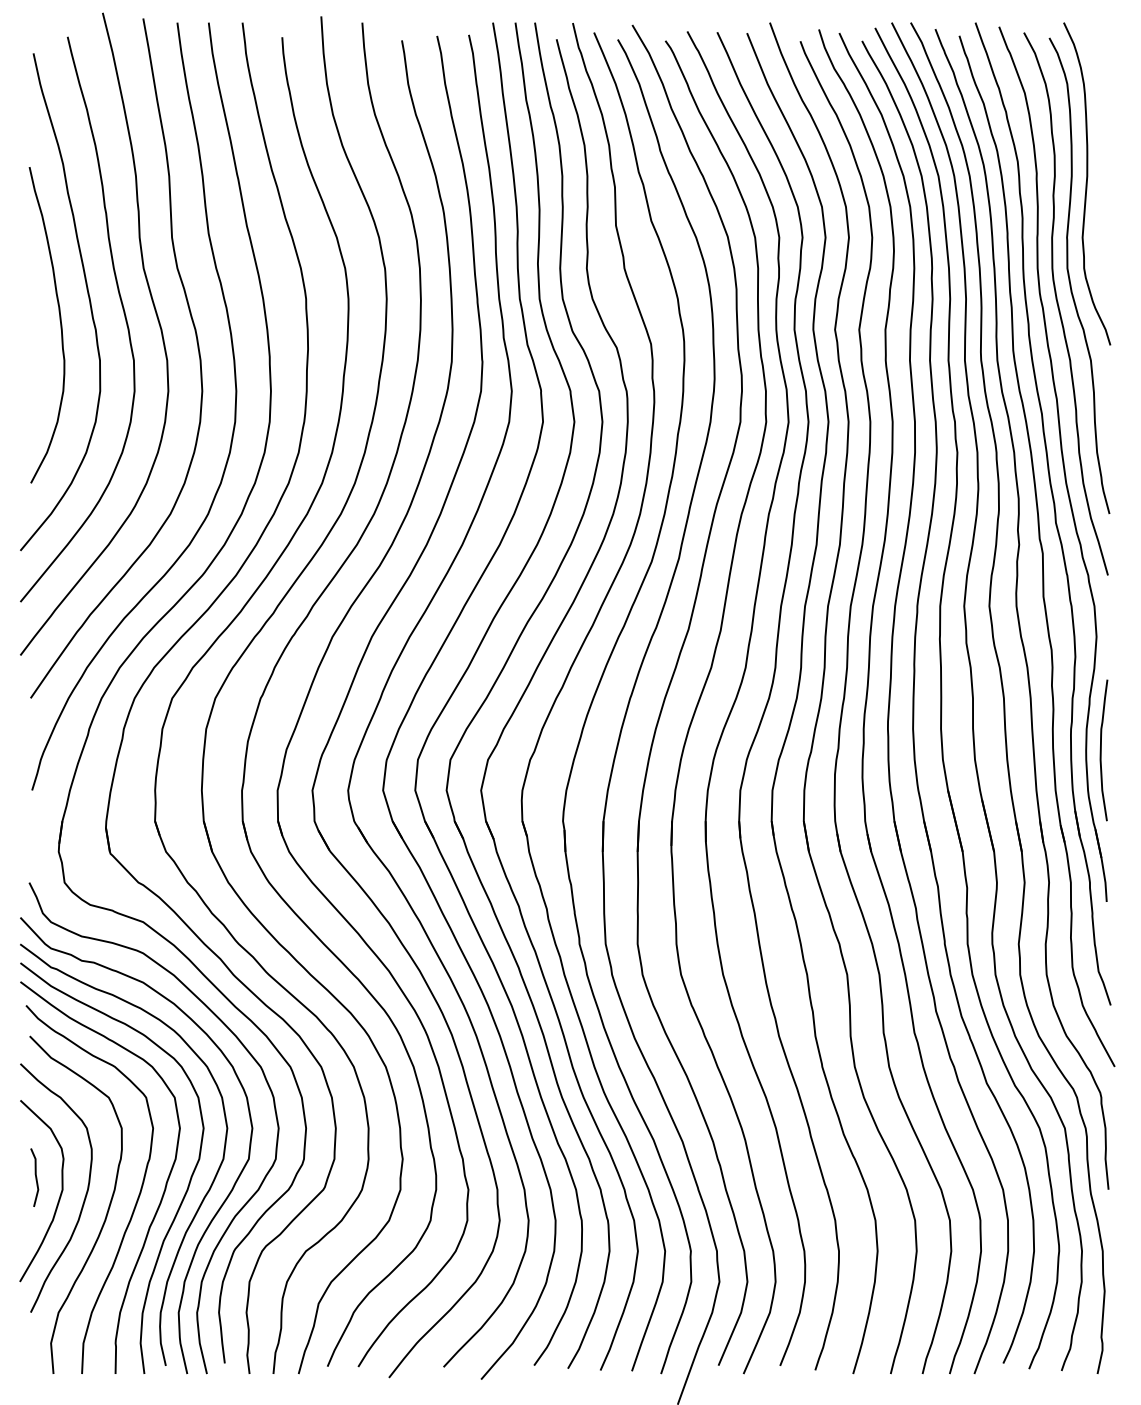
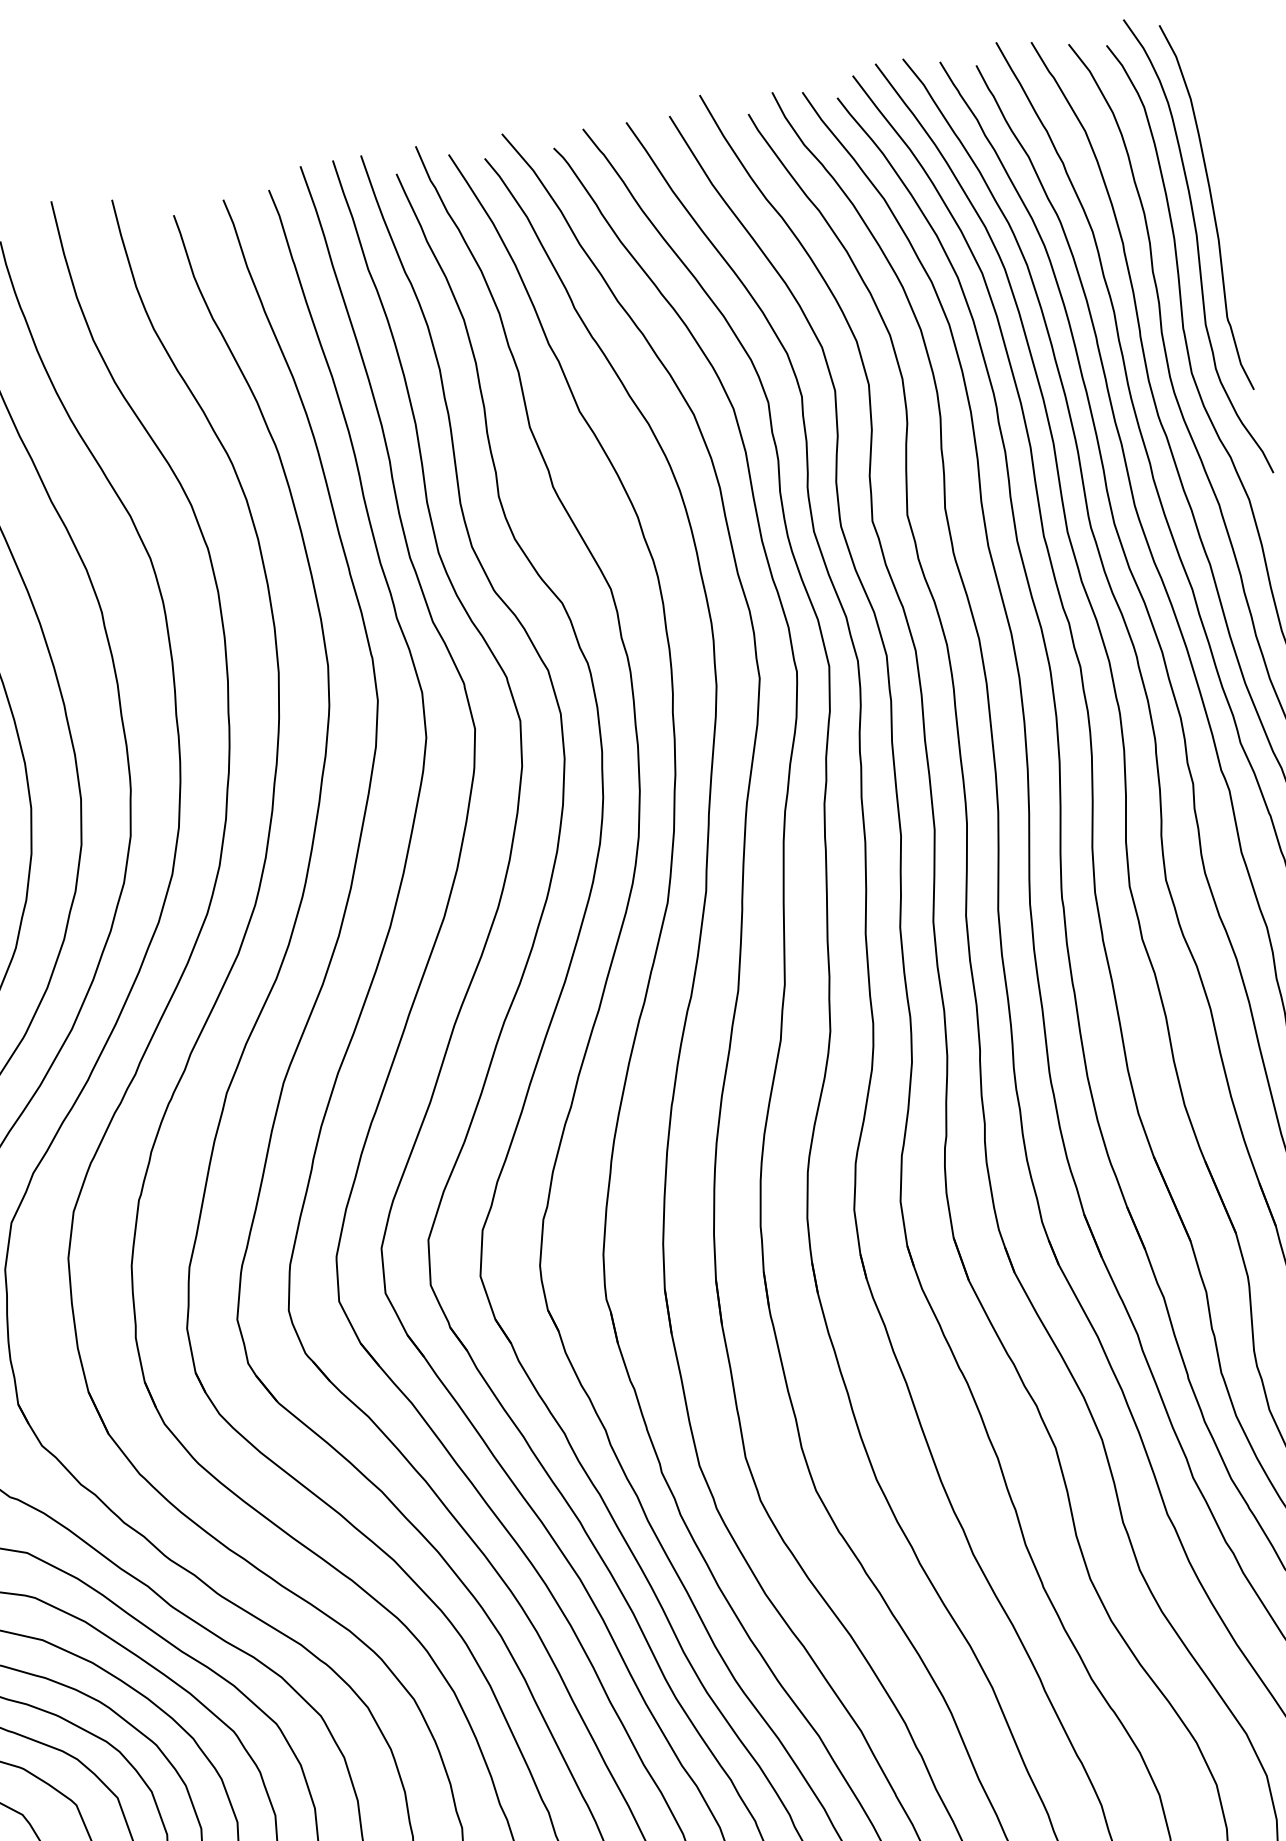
curve: (1100, 158) -> (1211, 206), added

